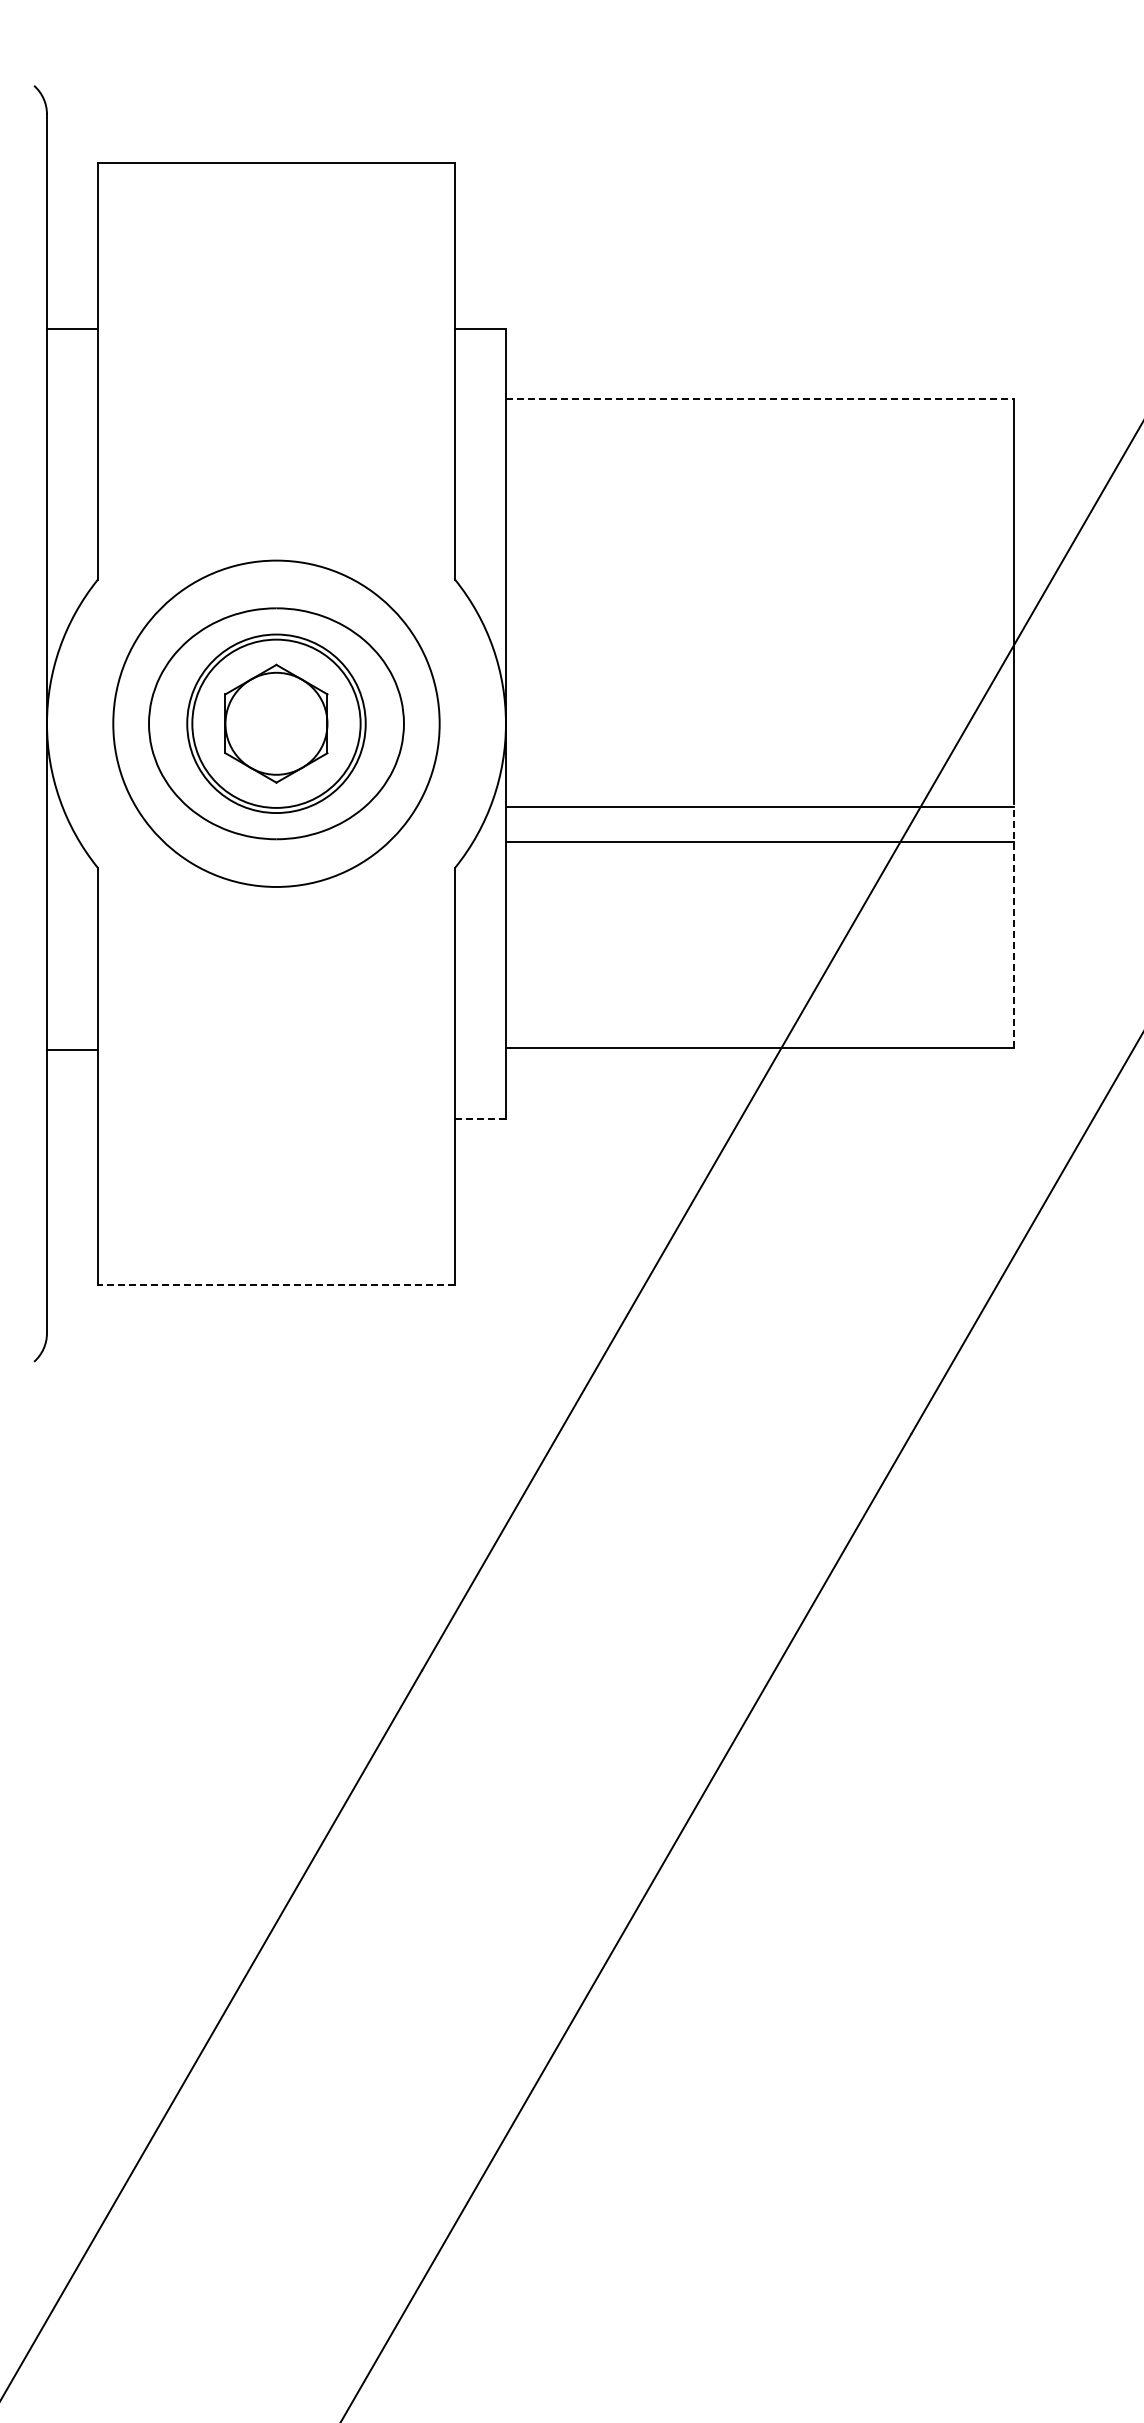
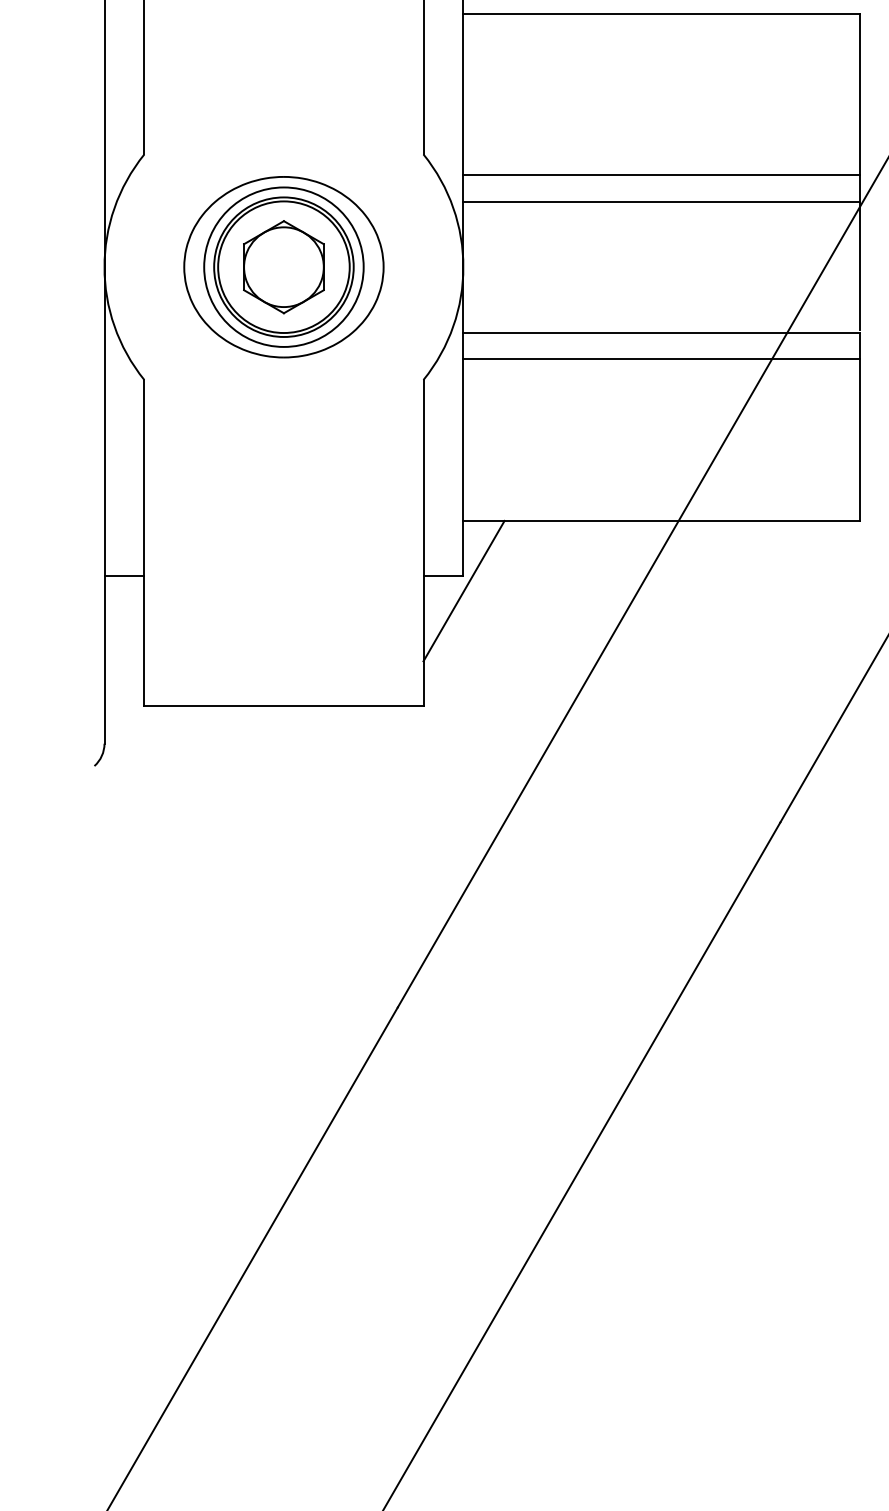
line: (759, 399) -> (661, 13), dashed -> solid
line: (759, 605) -> (661, 174), added
line: (759, 640) -> (661, 202), added
circle: (276, 723) -> (283, 266), size x0.62
line: (1013, 927) -> (860, 426), dashed -> solid
line: (72, 1050) -> (124, 576), moved
line: (479, 1119) -> (442, 576), dashed -> solid
line: (506, 1137) -> (463, 590), added
line: (275, 1284) -> (283, 705), dashed -> solid

